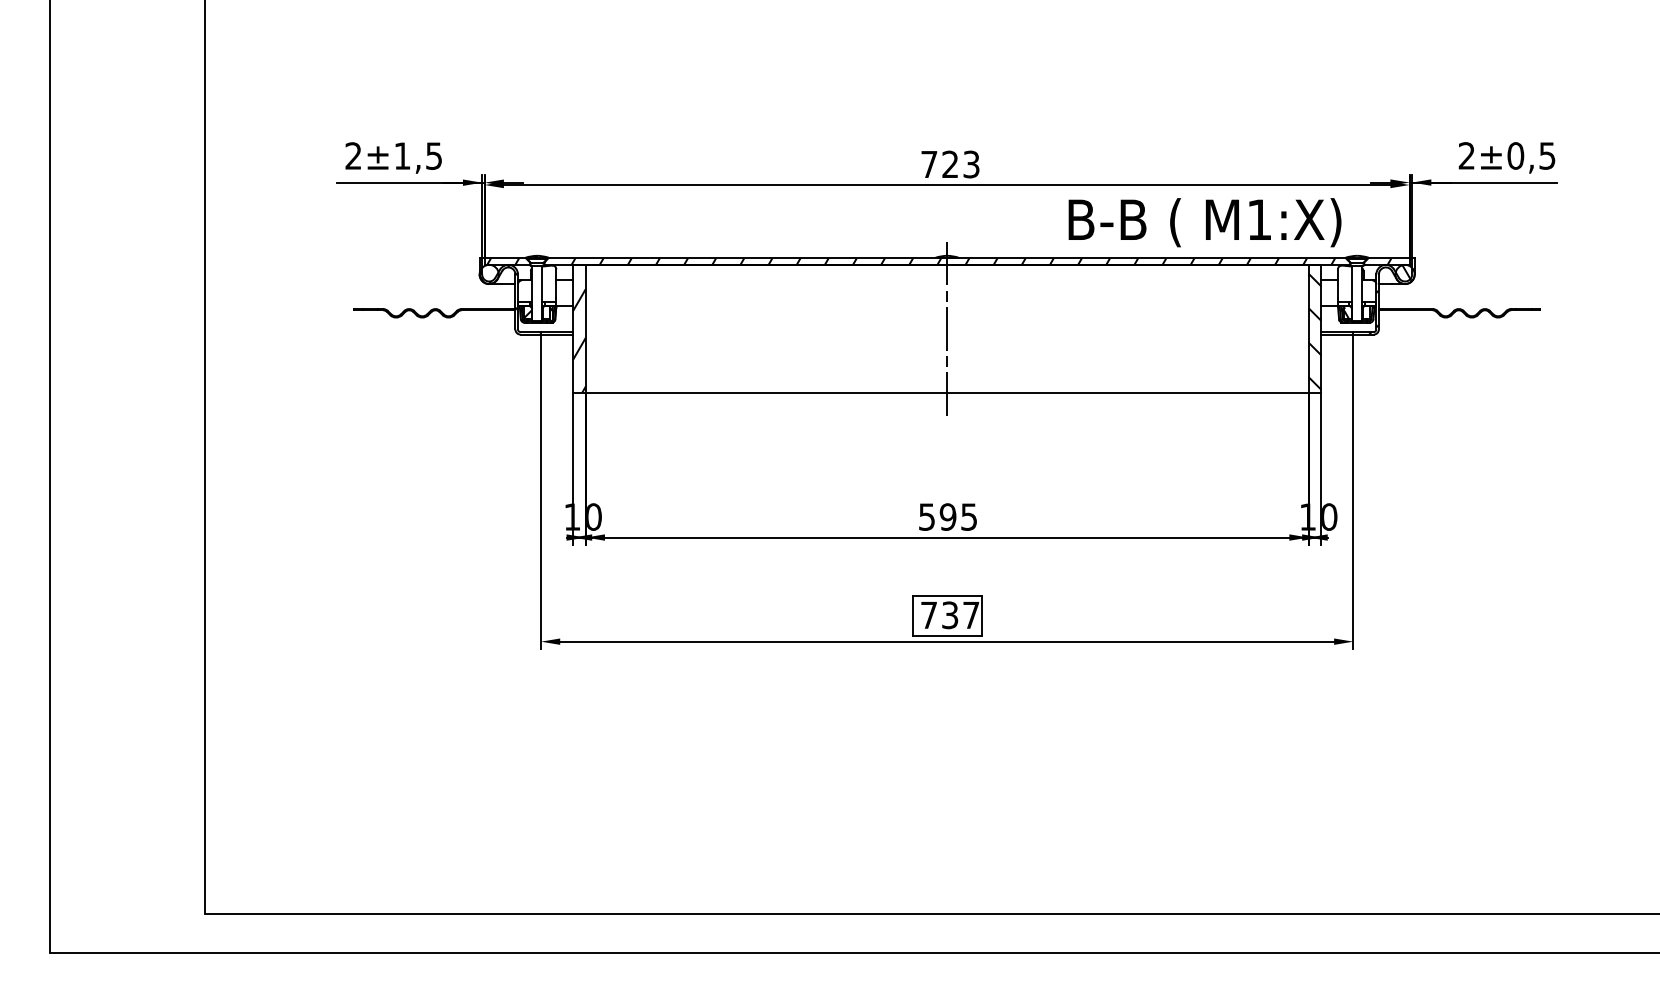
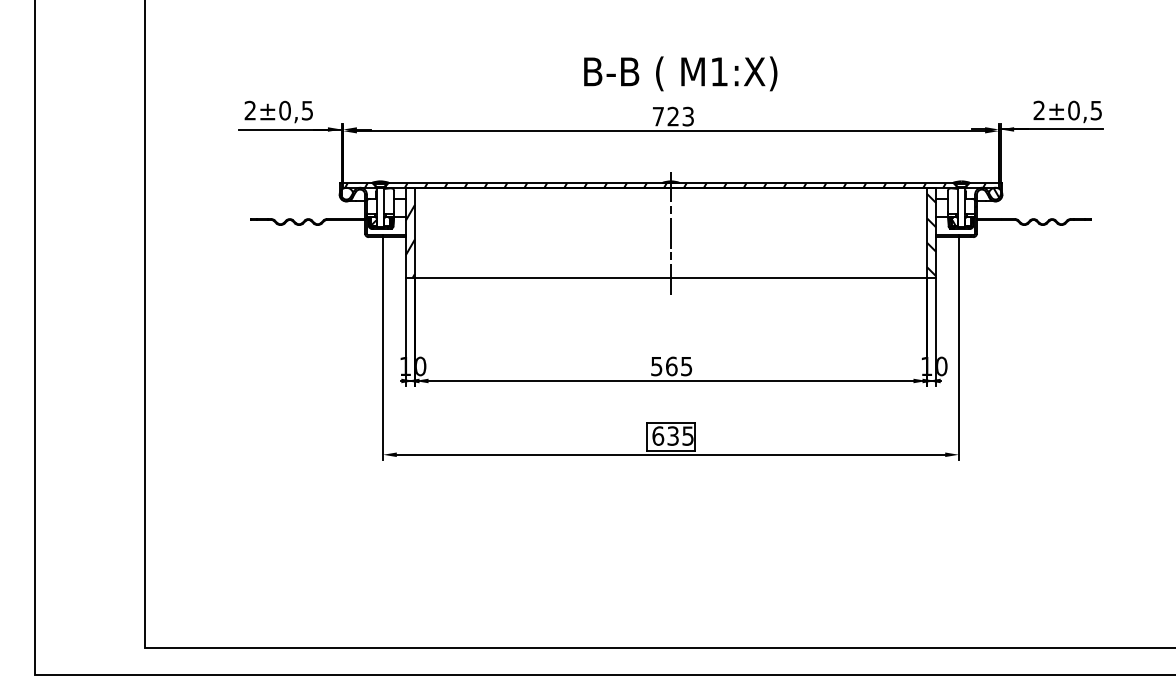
text: (401, 155) -> (284, 110), ±1,5 -> ±0,5
text: (1204, 222) -> (680, 73), moved
text: (947, 517) -> (671, 366), 595 -> 565
text: (949, 614) -> (672, 435), 737 -> 635

